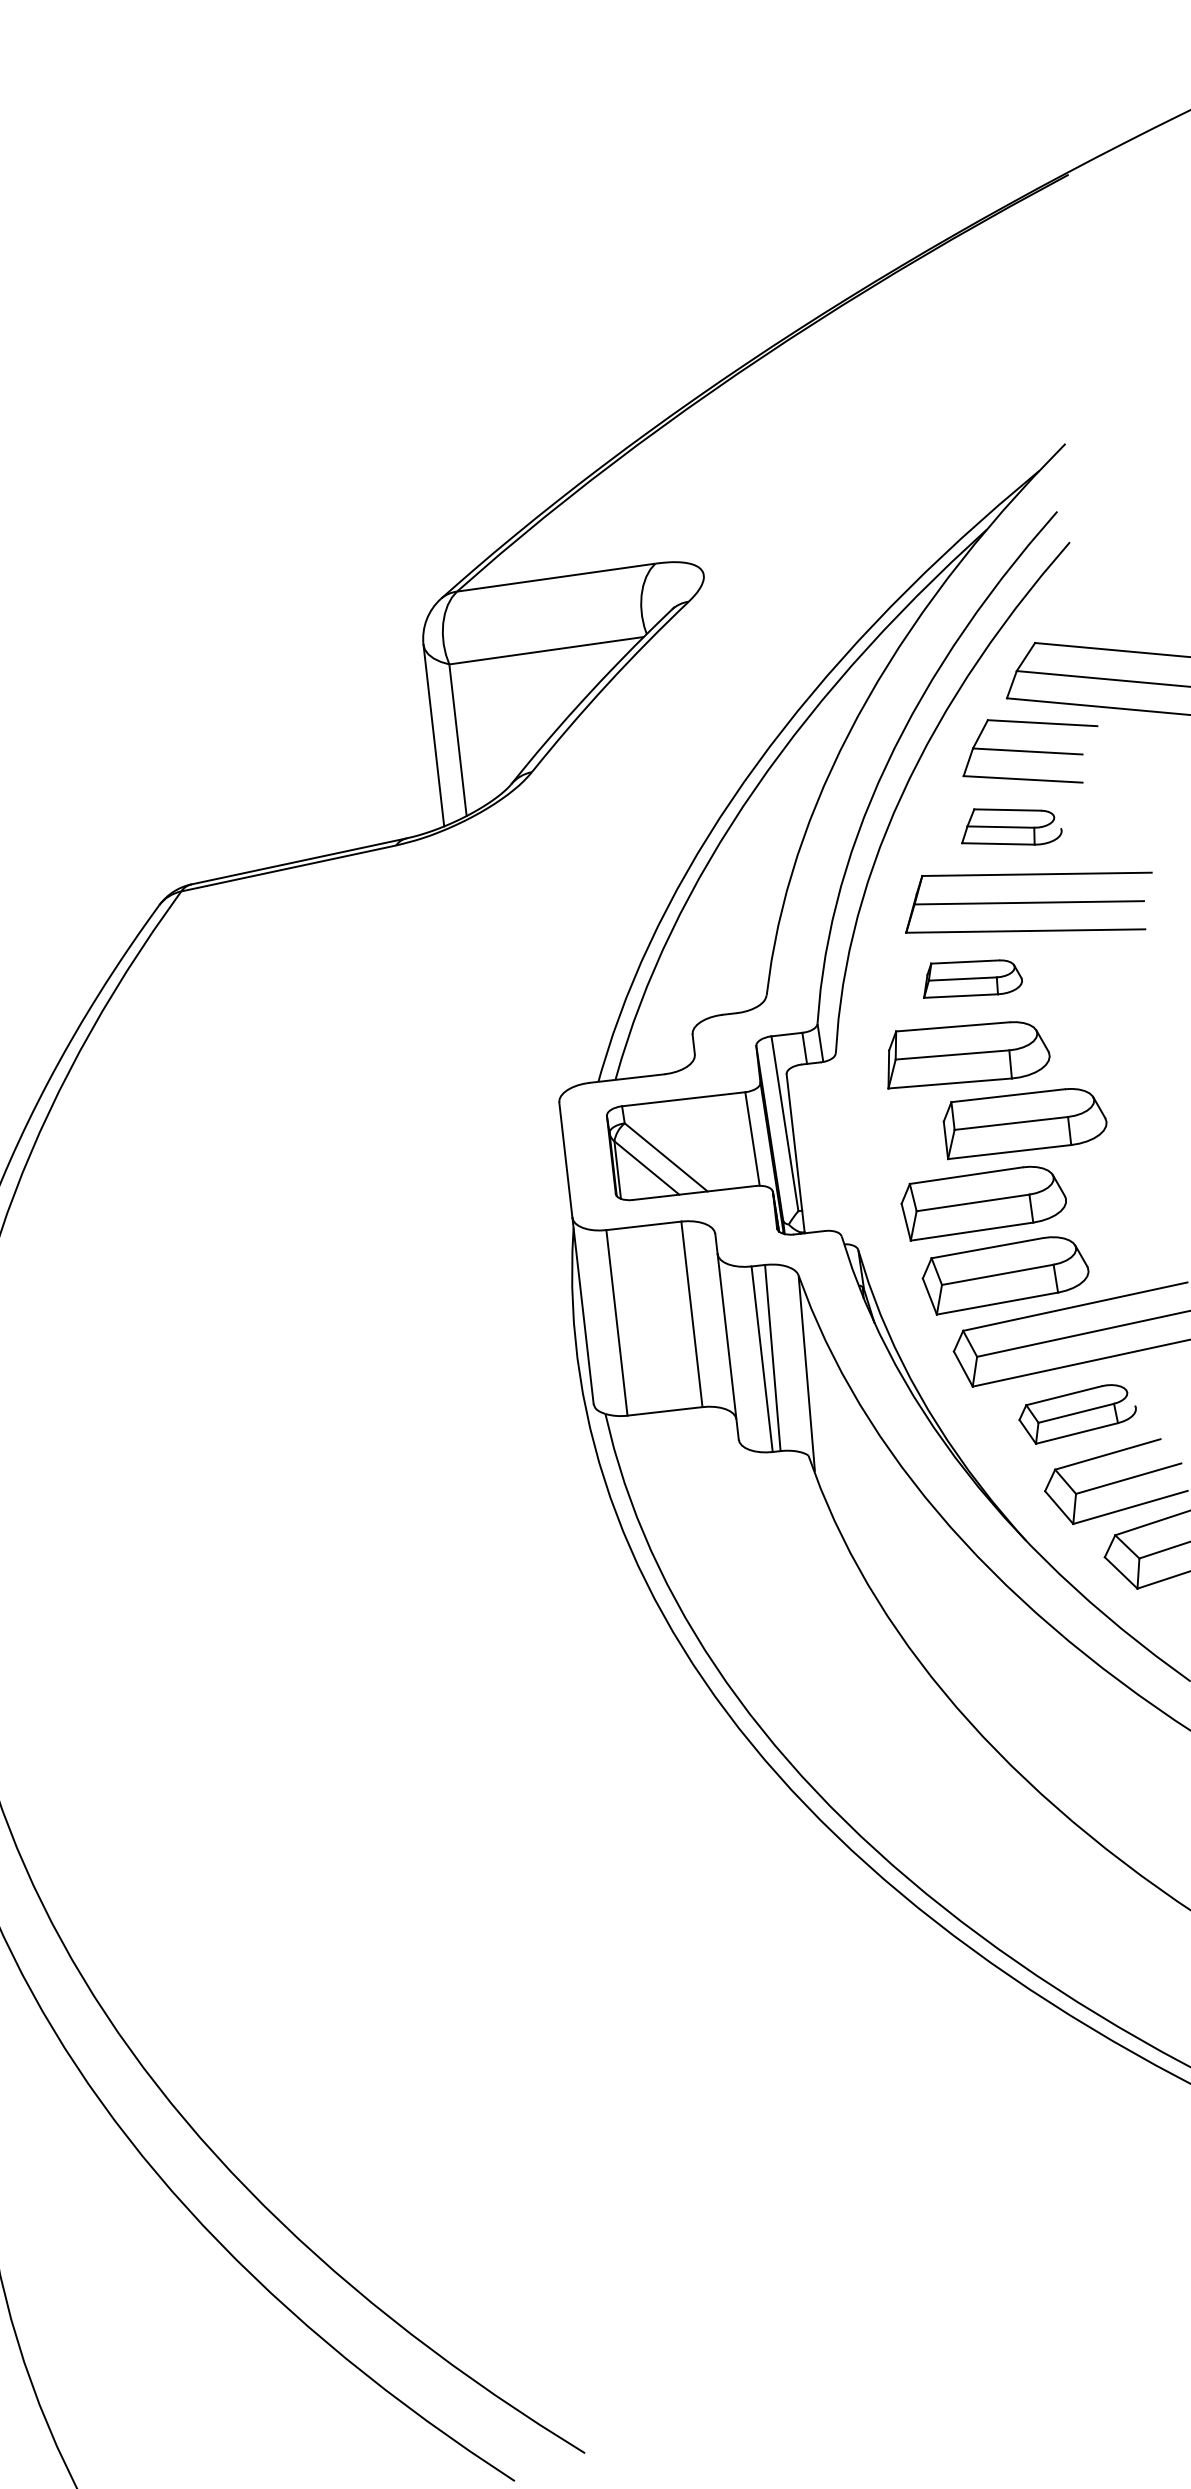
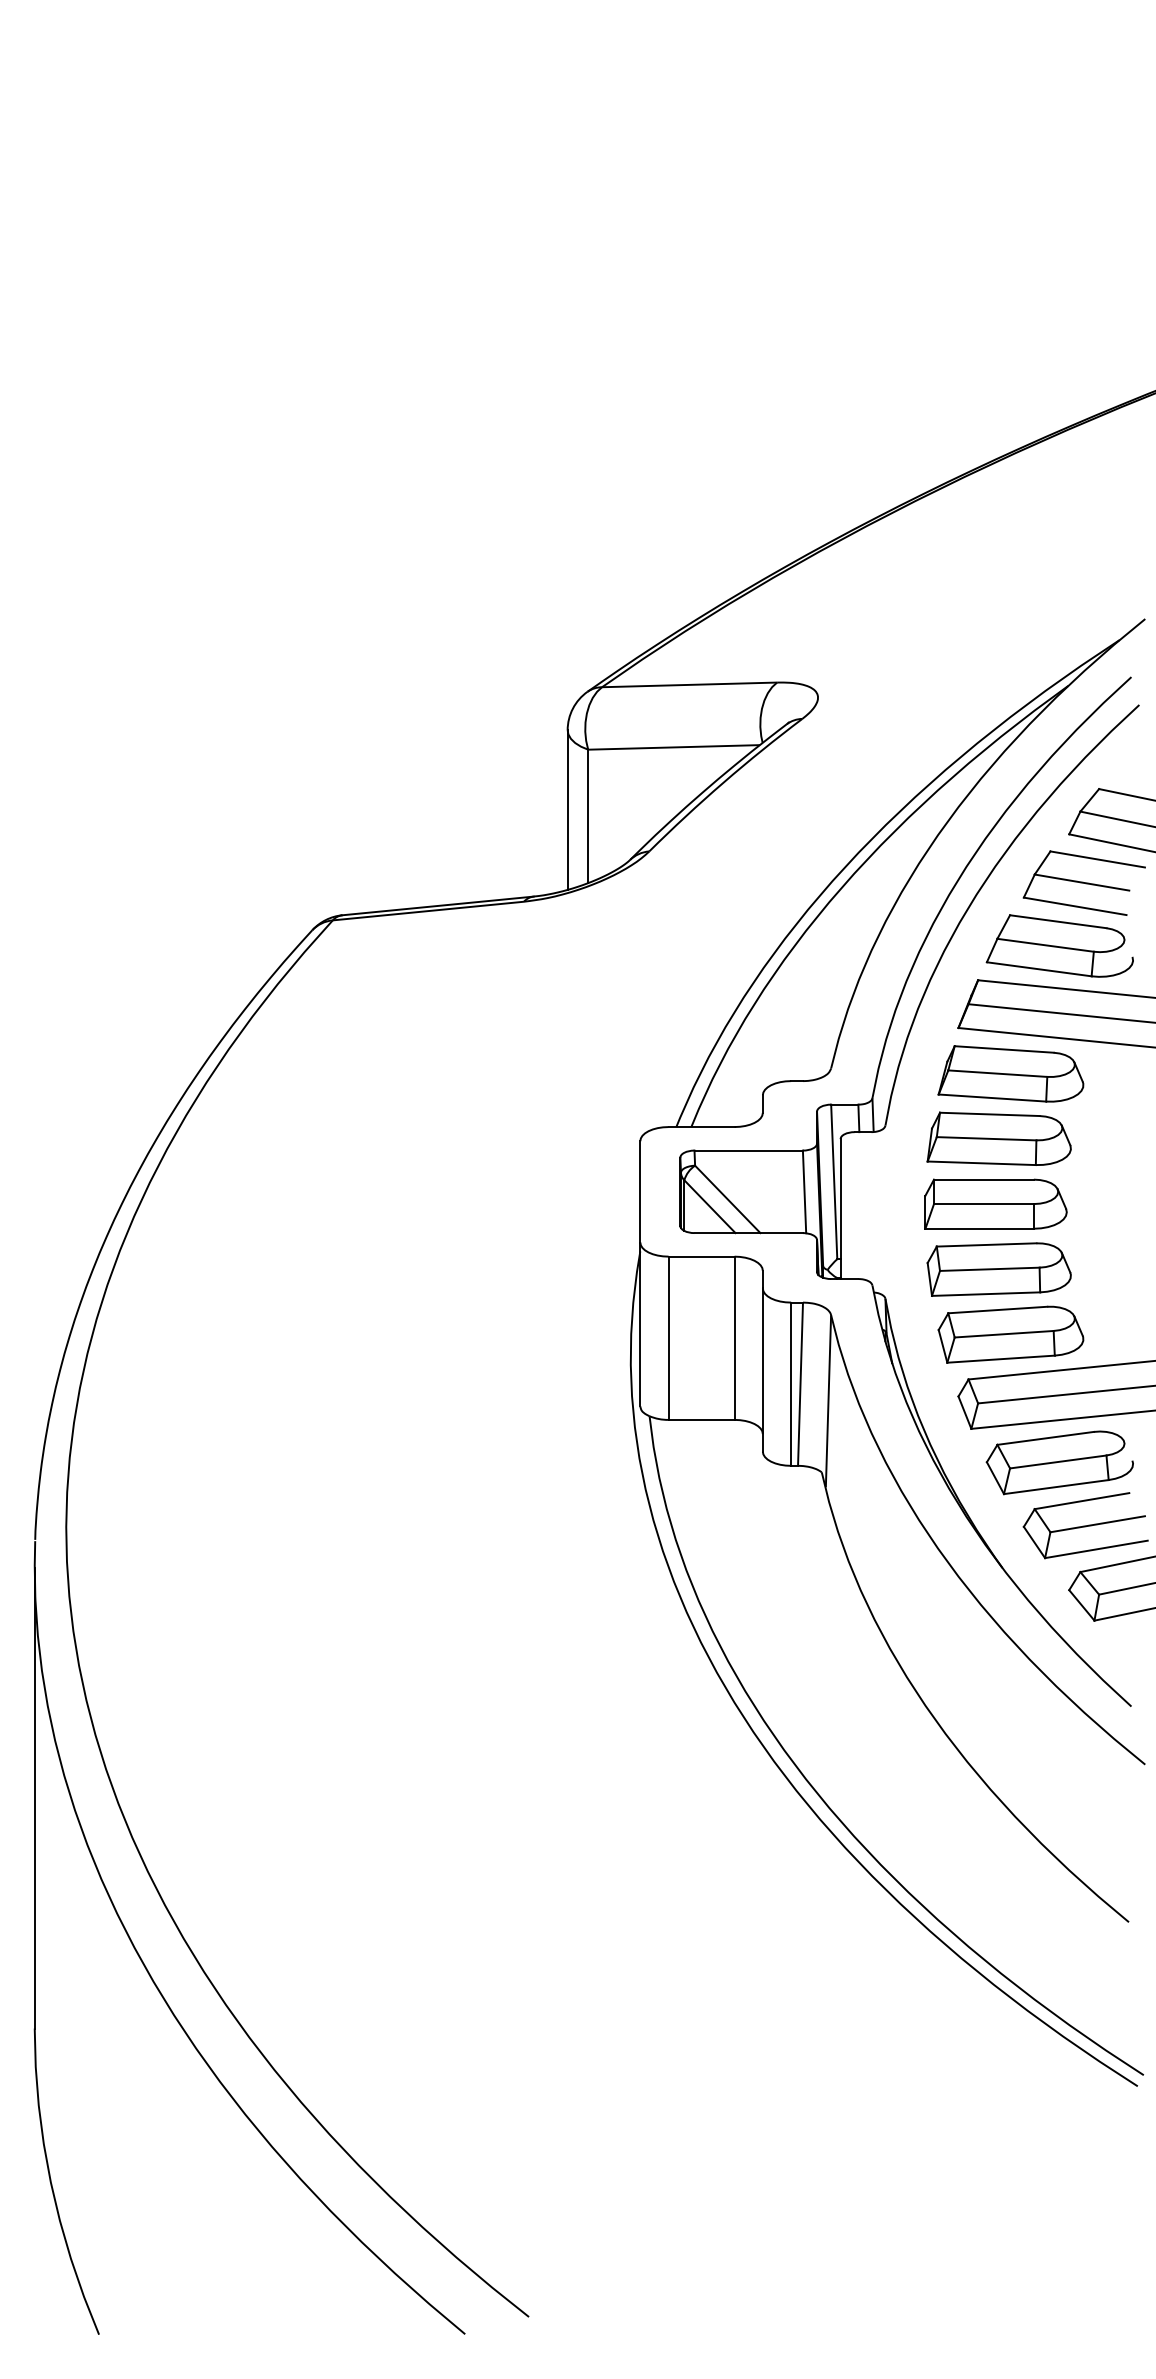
part: (1010, 825) -> (1059, 945), size x1.67
part: (971, 977) -> (1010, 1073), size x1.67
part: (1024, 1121) -> (995, 1203), moved
part: (1077, 1413) -> (1059, 1462), size x1.43

